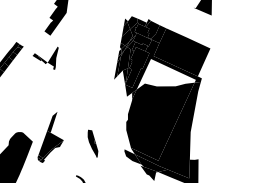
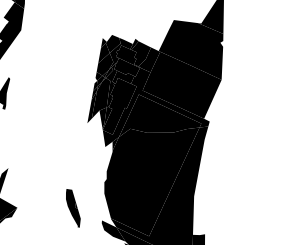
fill: (188, 26) -> (191, 49), added
fill: (165, 73) -> (159, 114), added
part: (92, 143) -> (72, 208), moved

